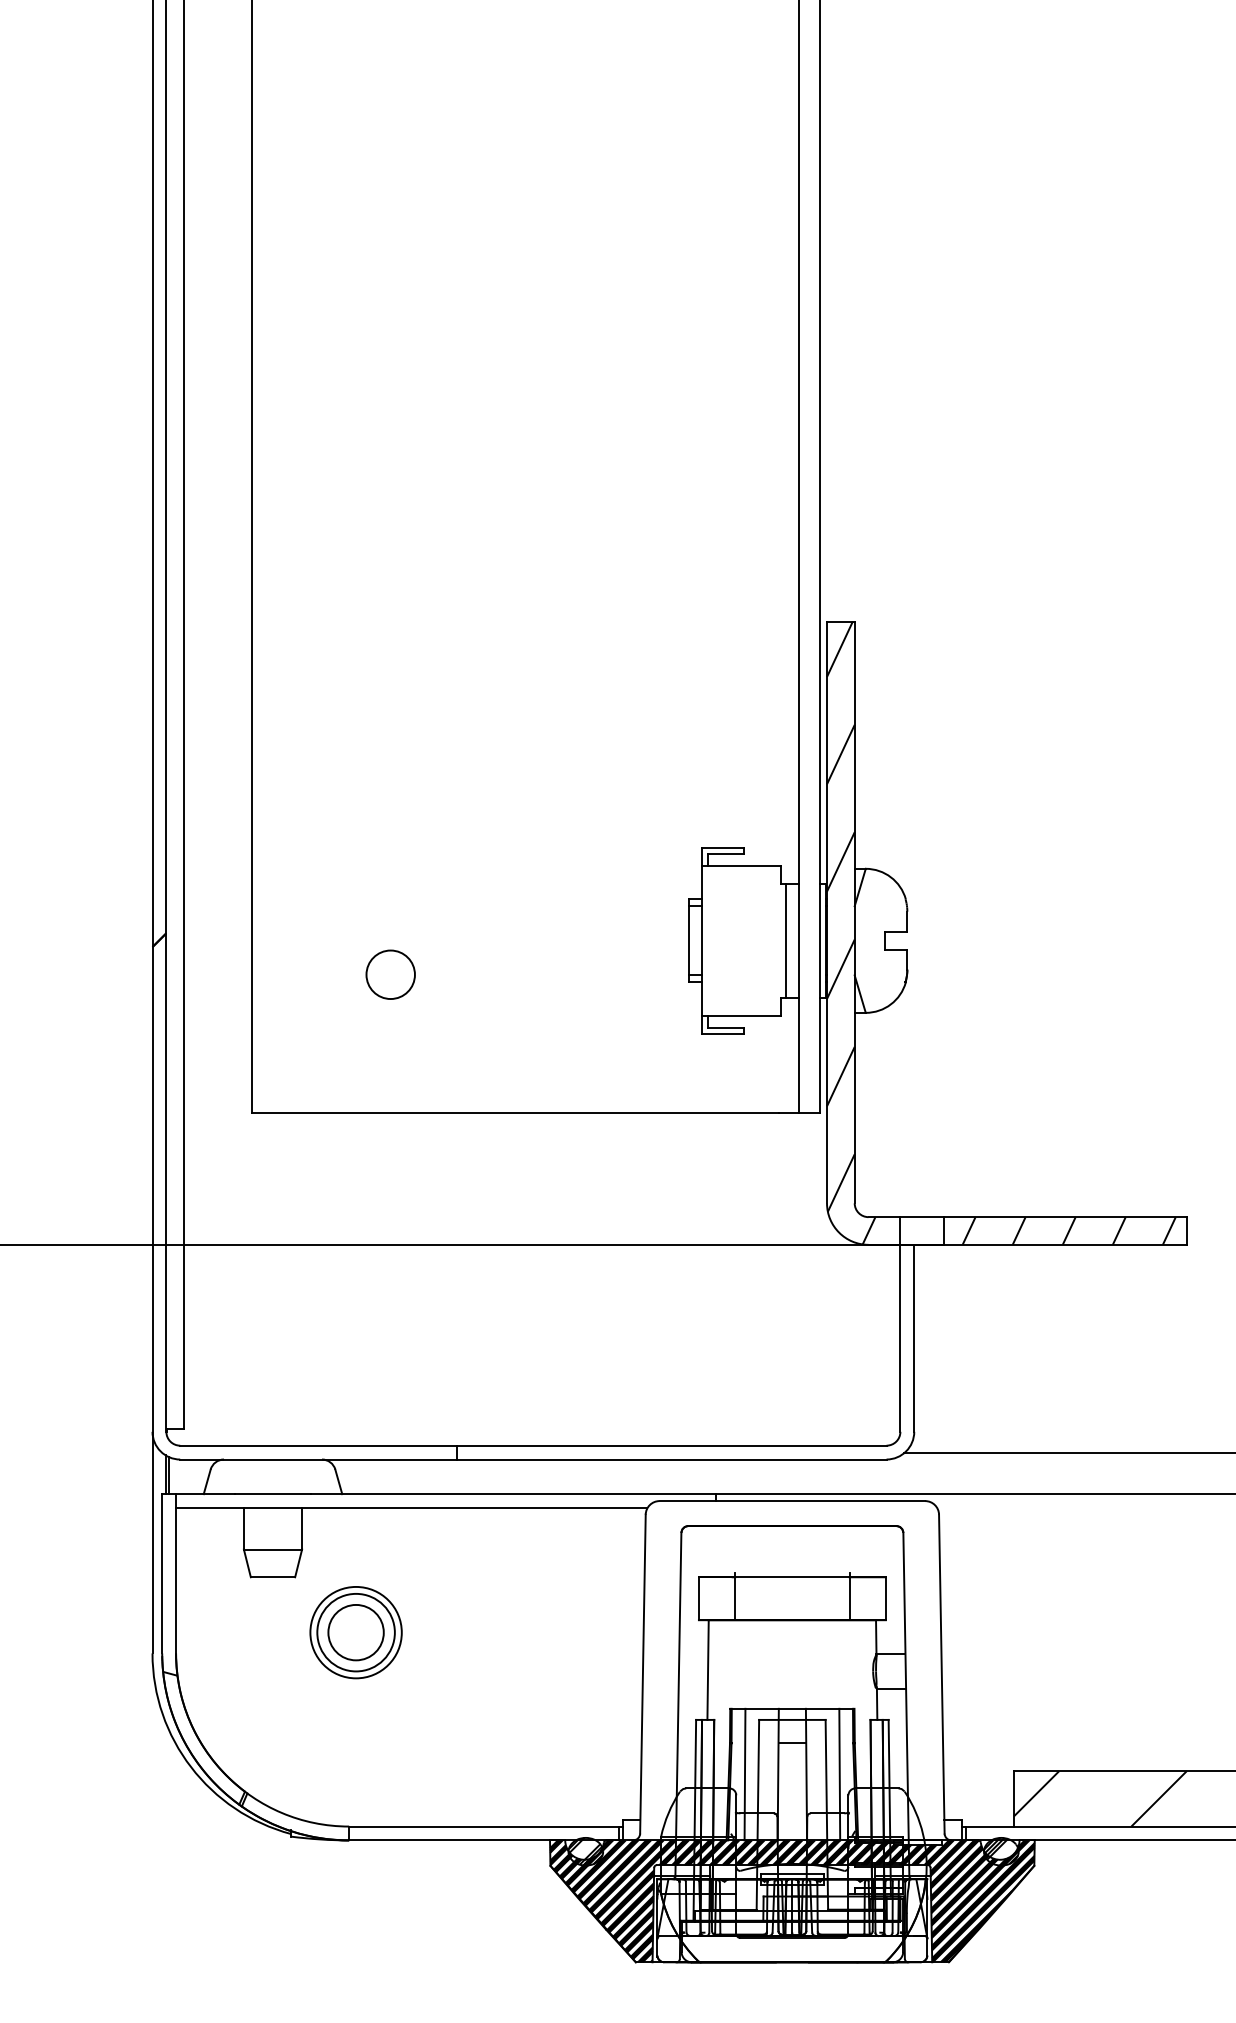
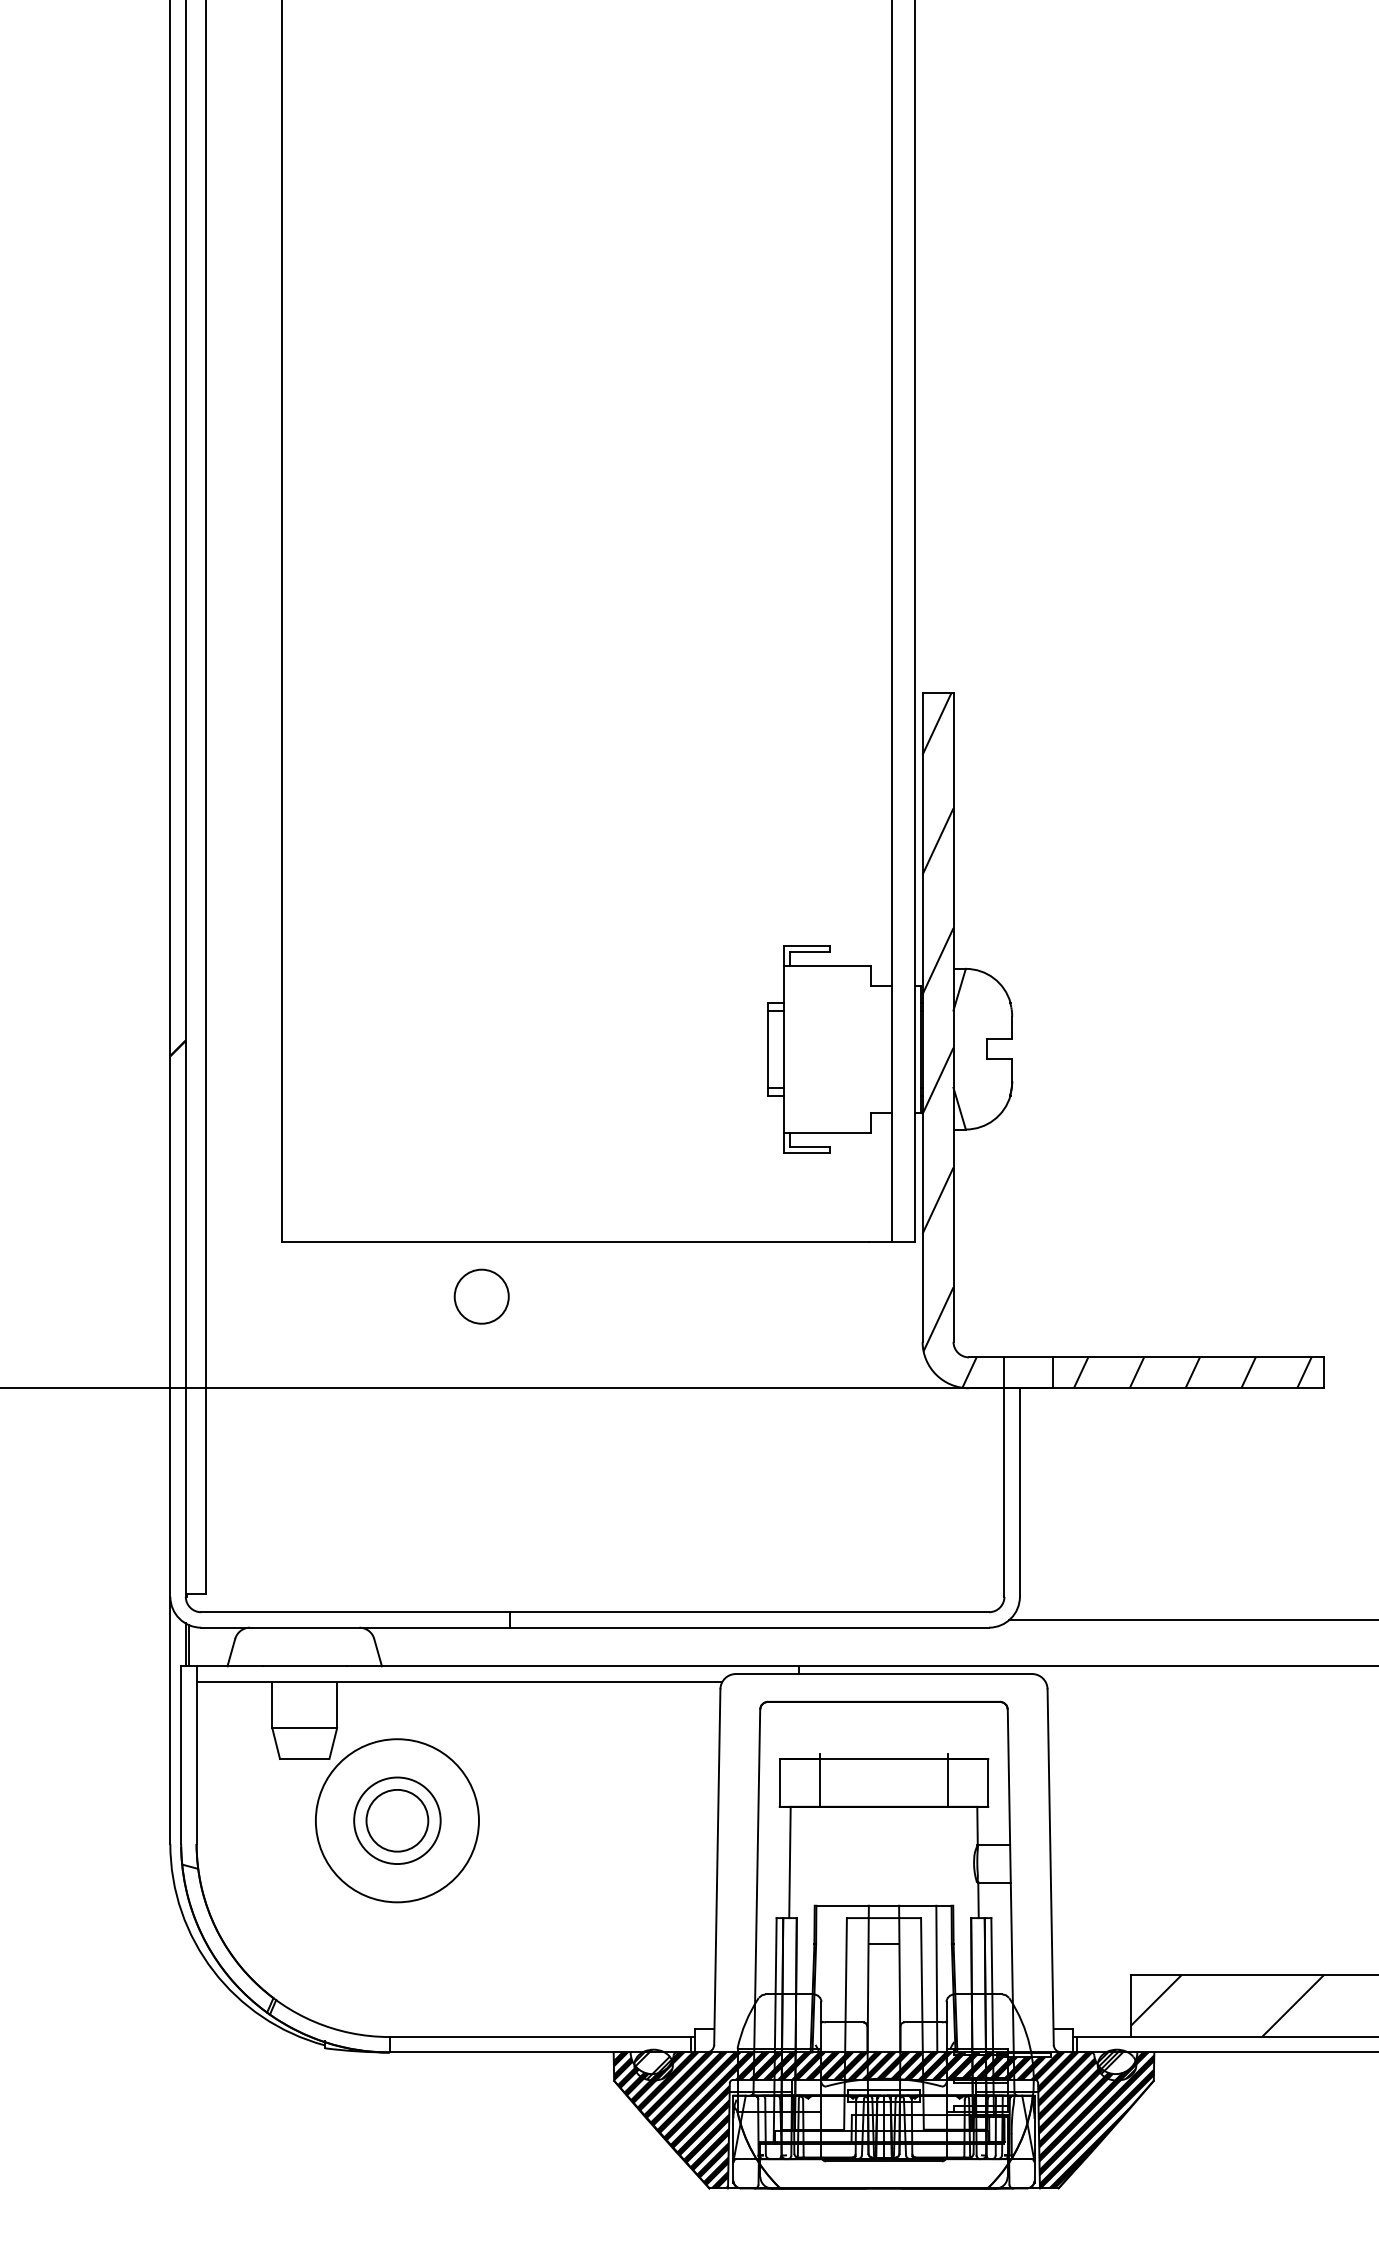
line: (786, 940) -> (877, 1048), removed
circle: (390, 974) -> (481, 1296), moved
circle: (355, 1632) -> (396, 1820), size x1.6
line: (744, 1774) -> (830, 1978), removed

